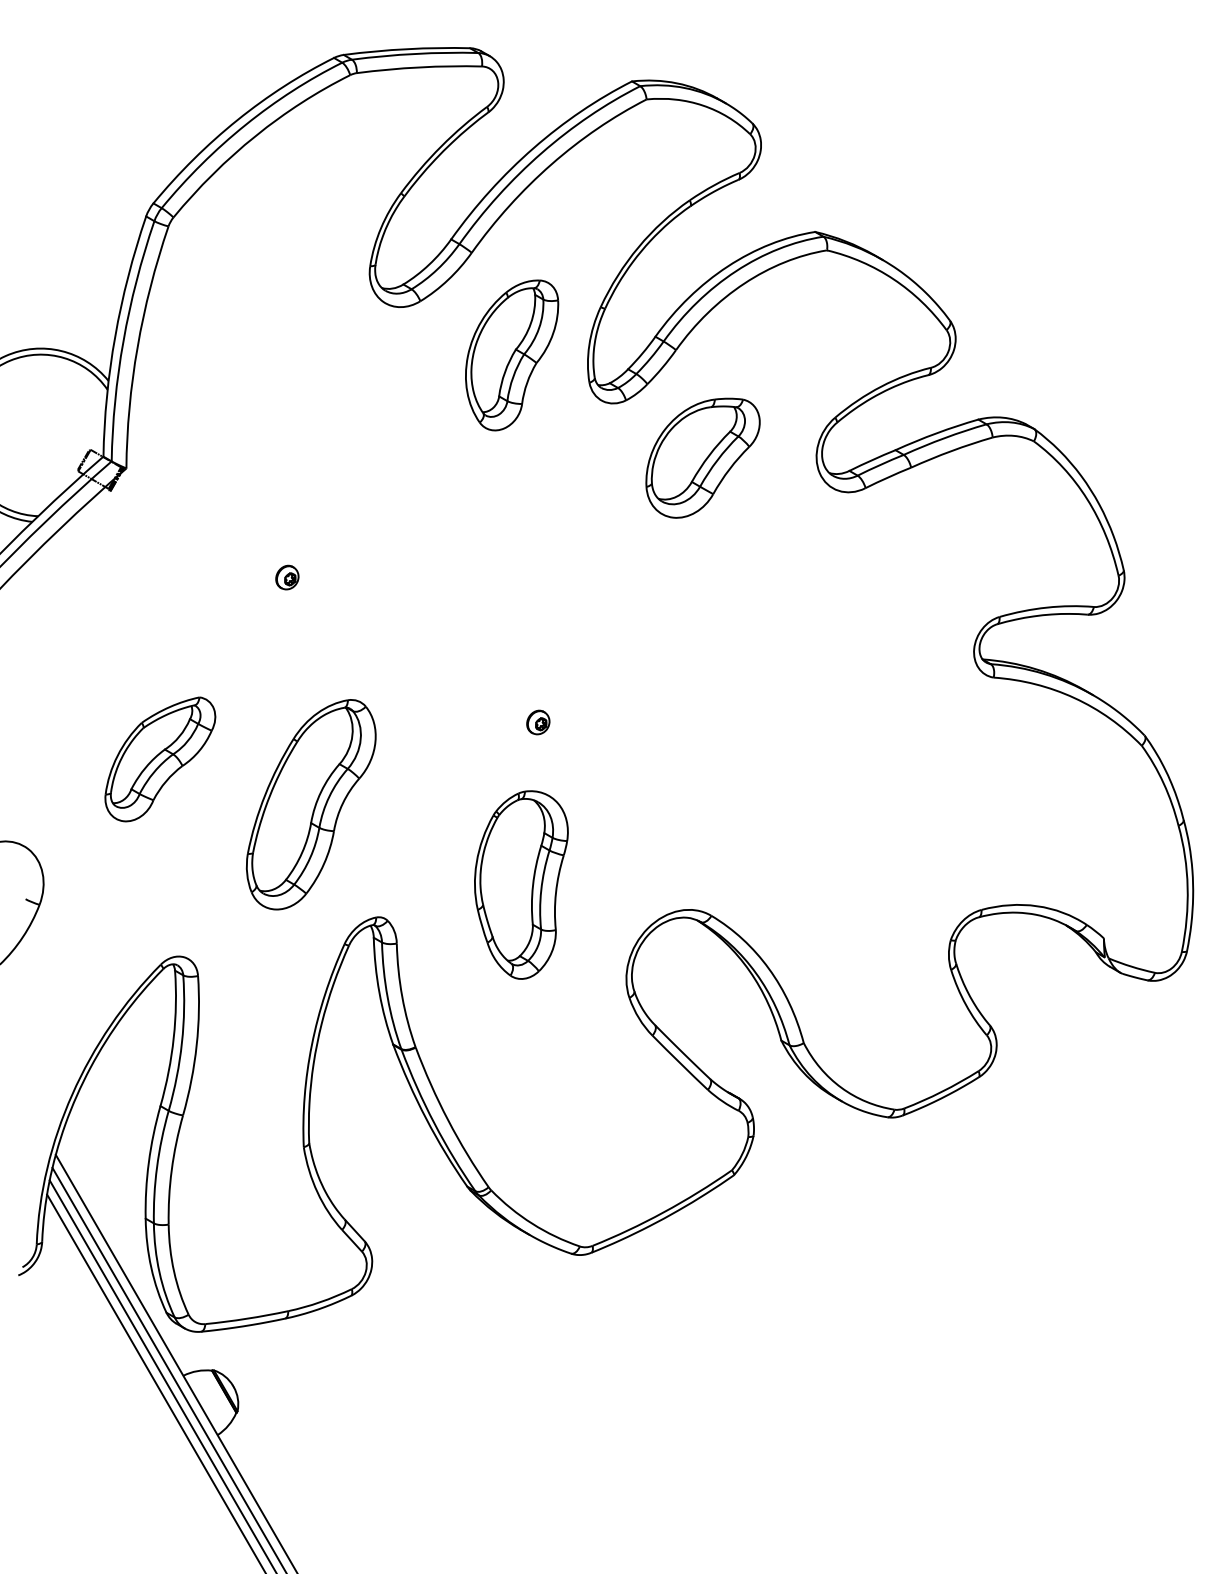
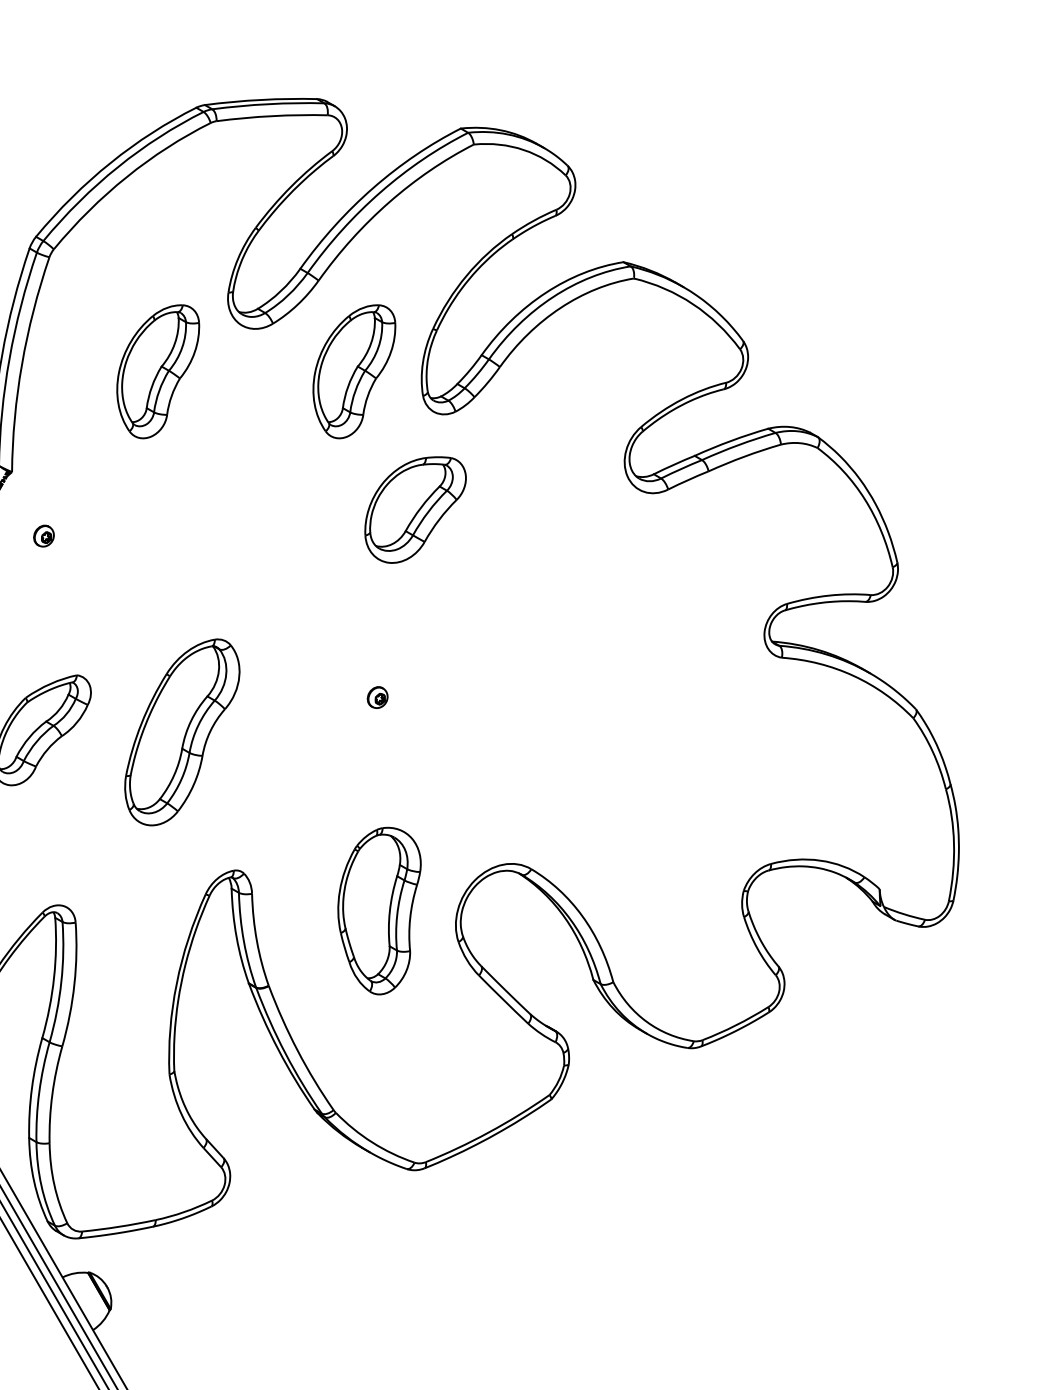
part: (291, 355) -> (158, 371), added
part: (702, 457) -> (415, 509), moved
part: (287, 577) -> (44, 536), moved
part: (310, 804) -> (181, 732), moved
part: (521, 884) -> (379, 910), moved

